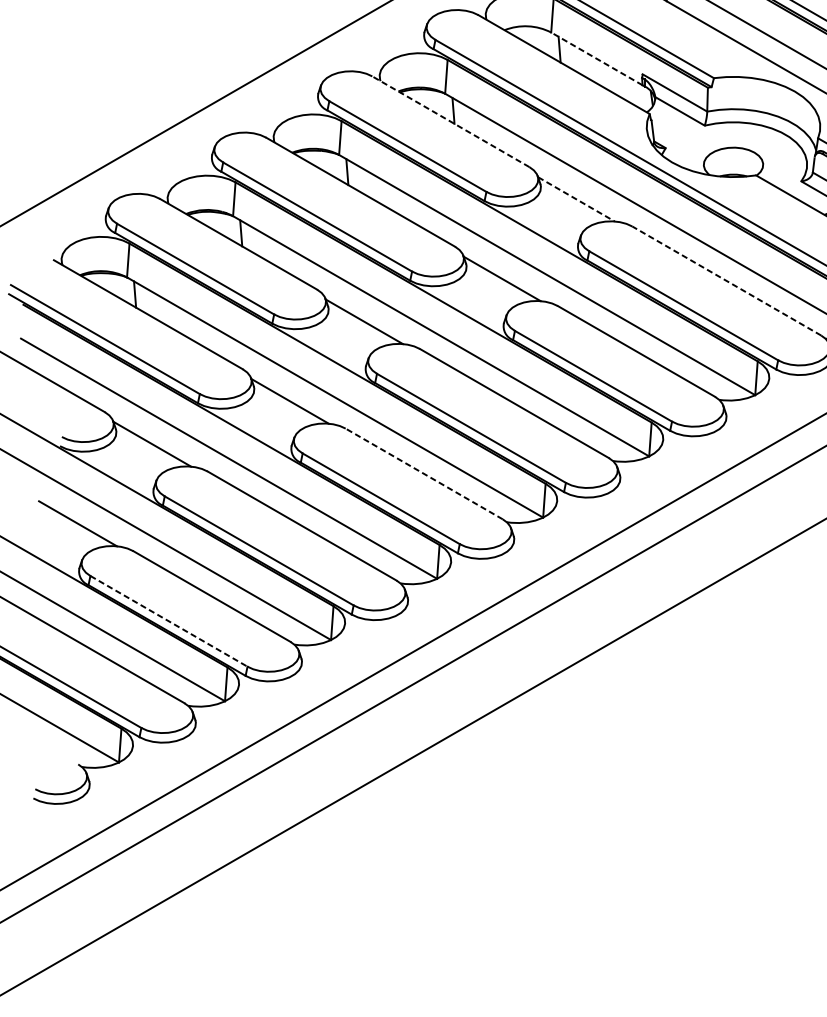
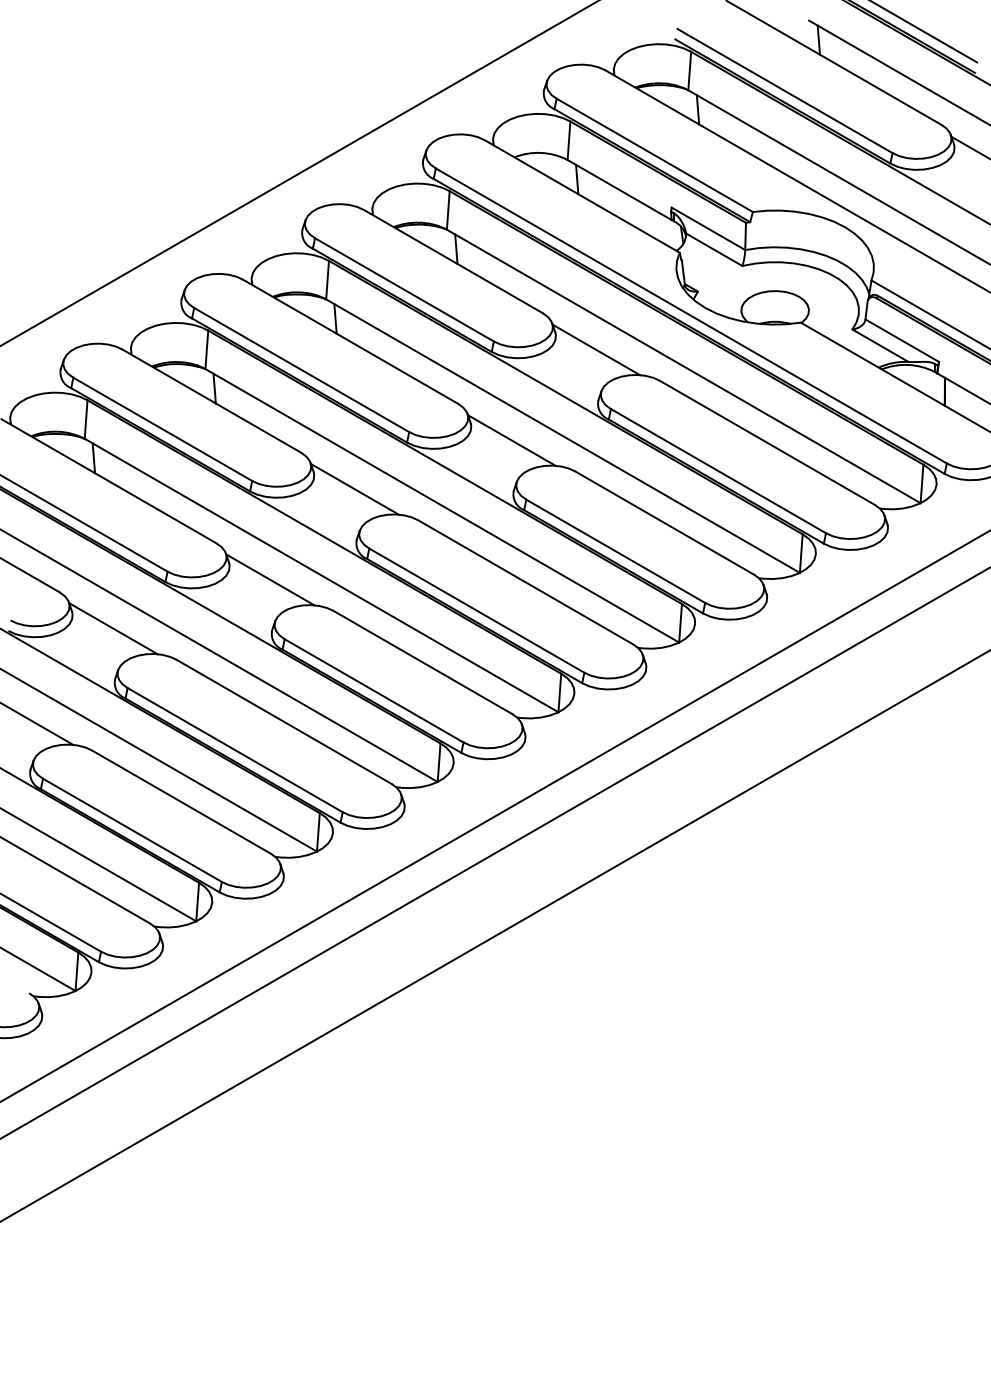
line: (596, 58) -> (619, 189), dashed -> solid
line: (450, 121) -> (452, 261), dashed -> solid
line: (576, 199) -> (596, 350), dashed -> solid
line: (726, 280) -> (767, 442), dashed -> solid
line: (423, 473) -> (422, 662), dashed -> solid
line: (169, 621) -> (132, 830), dashed -> solid

